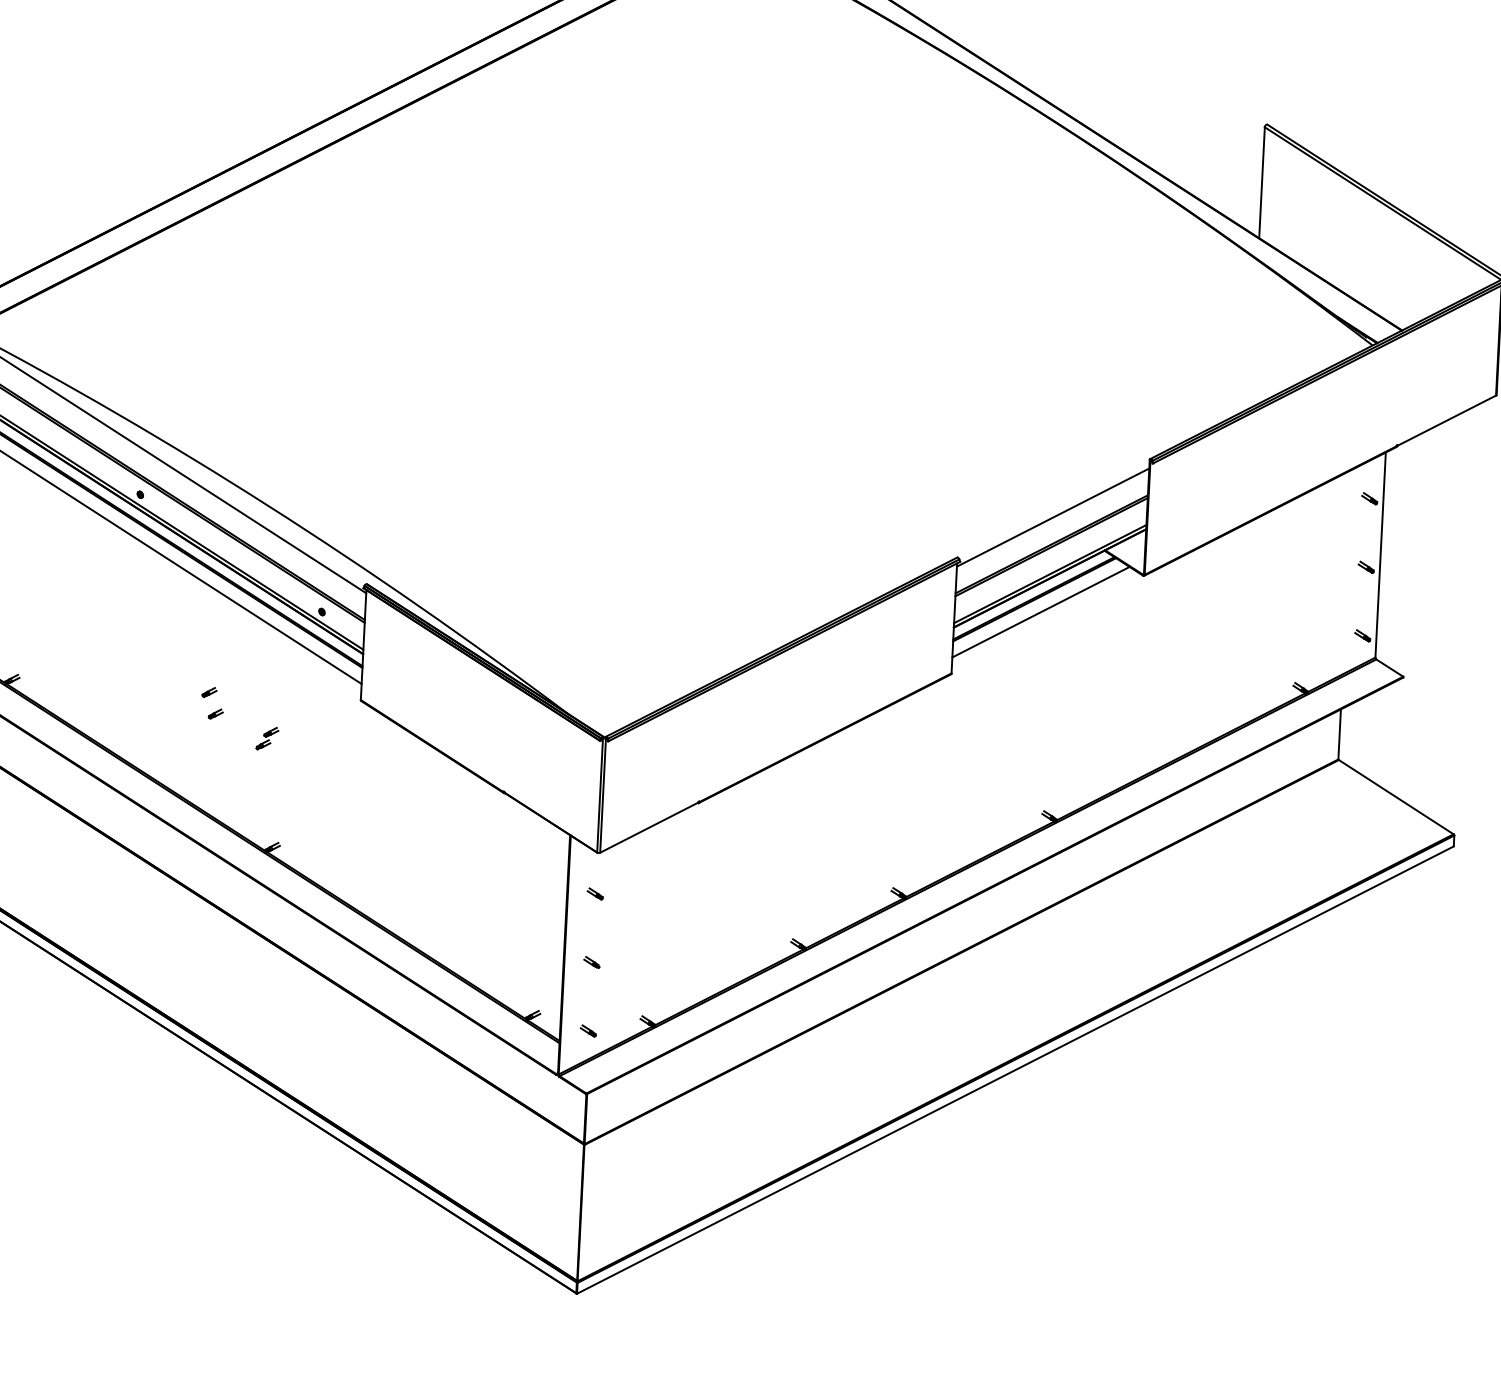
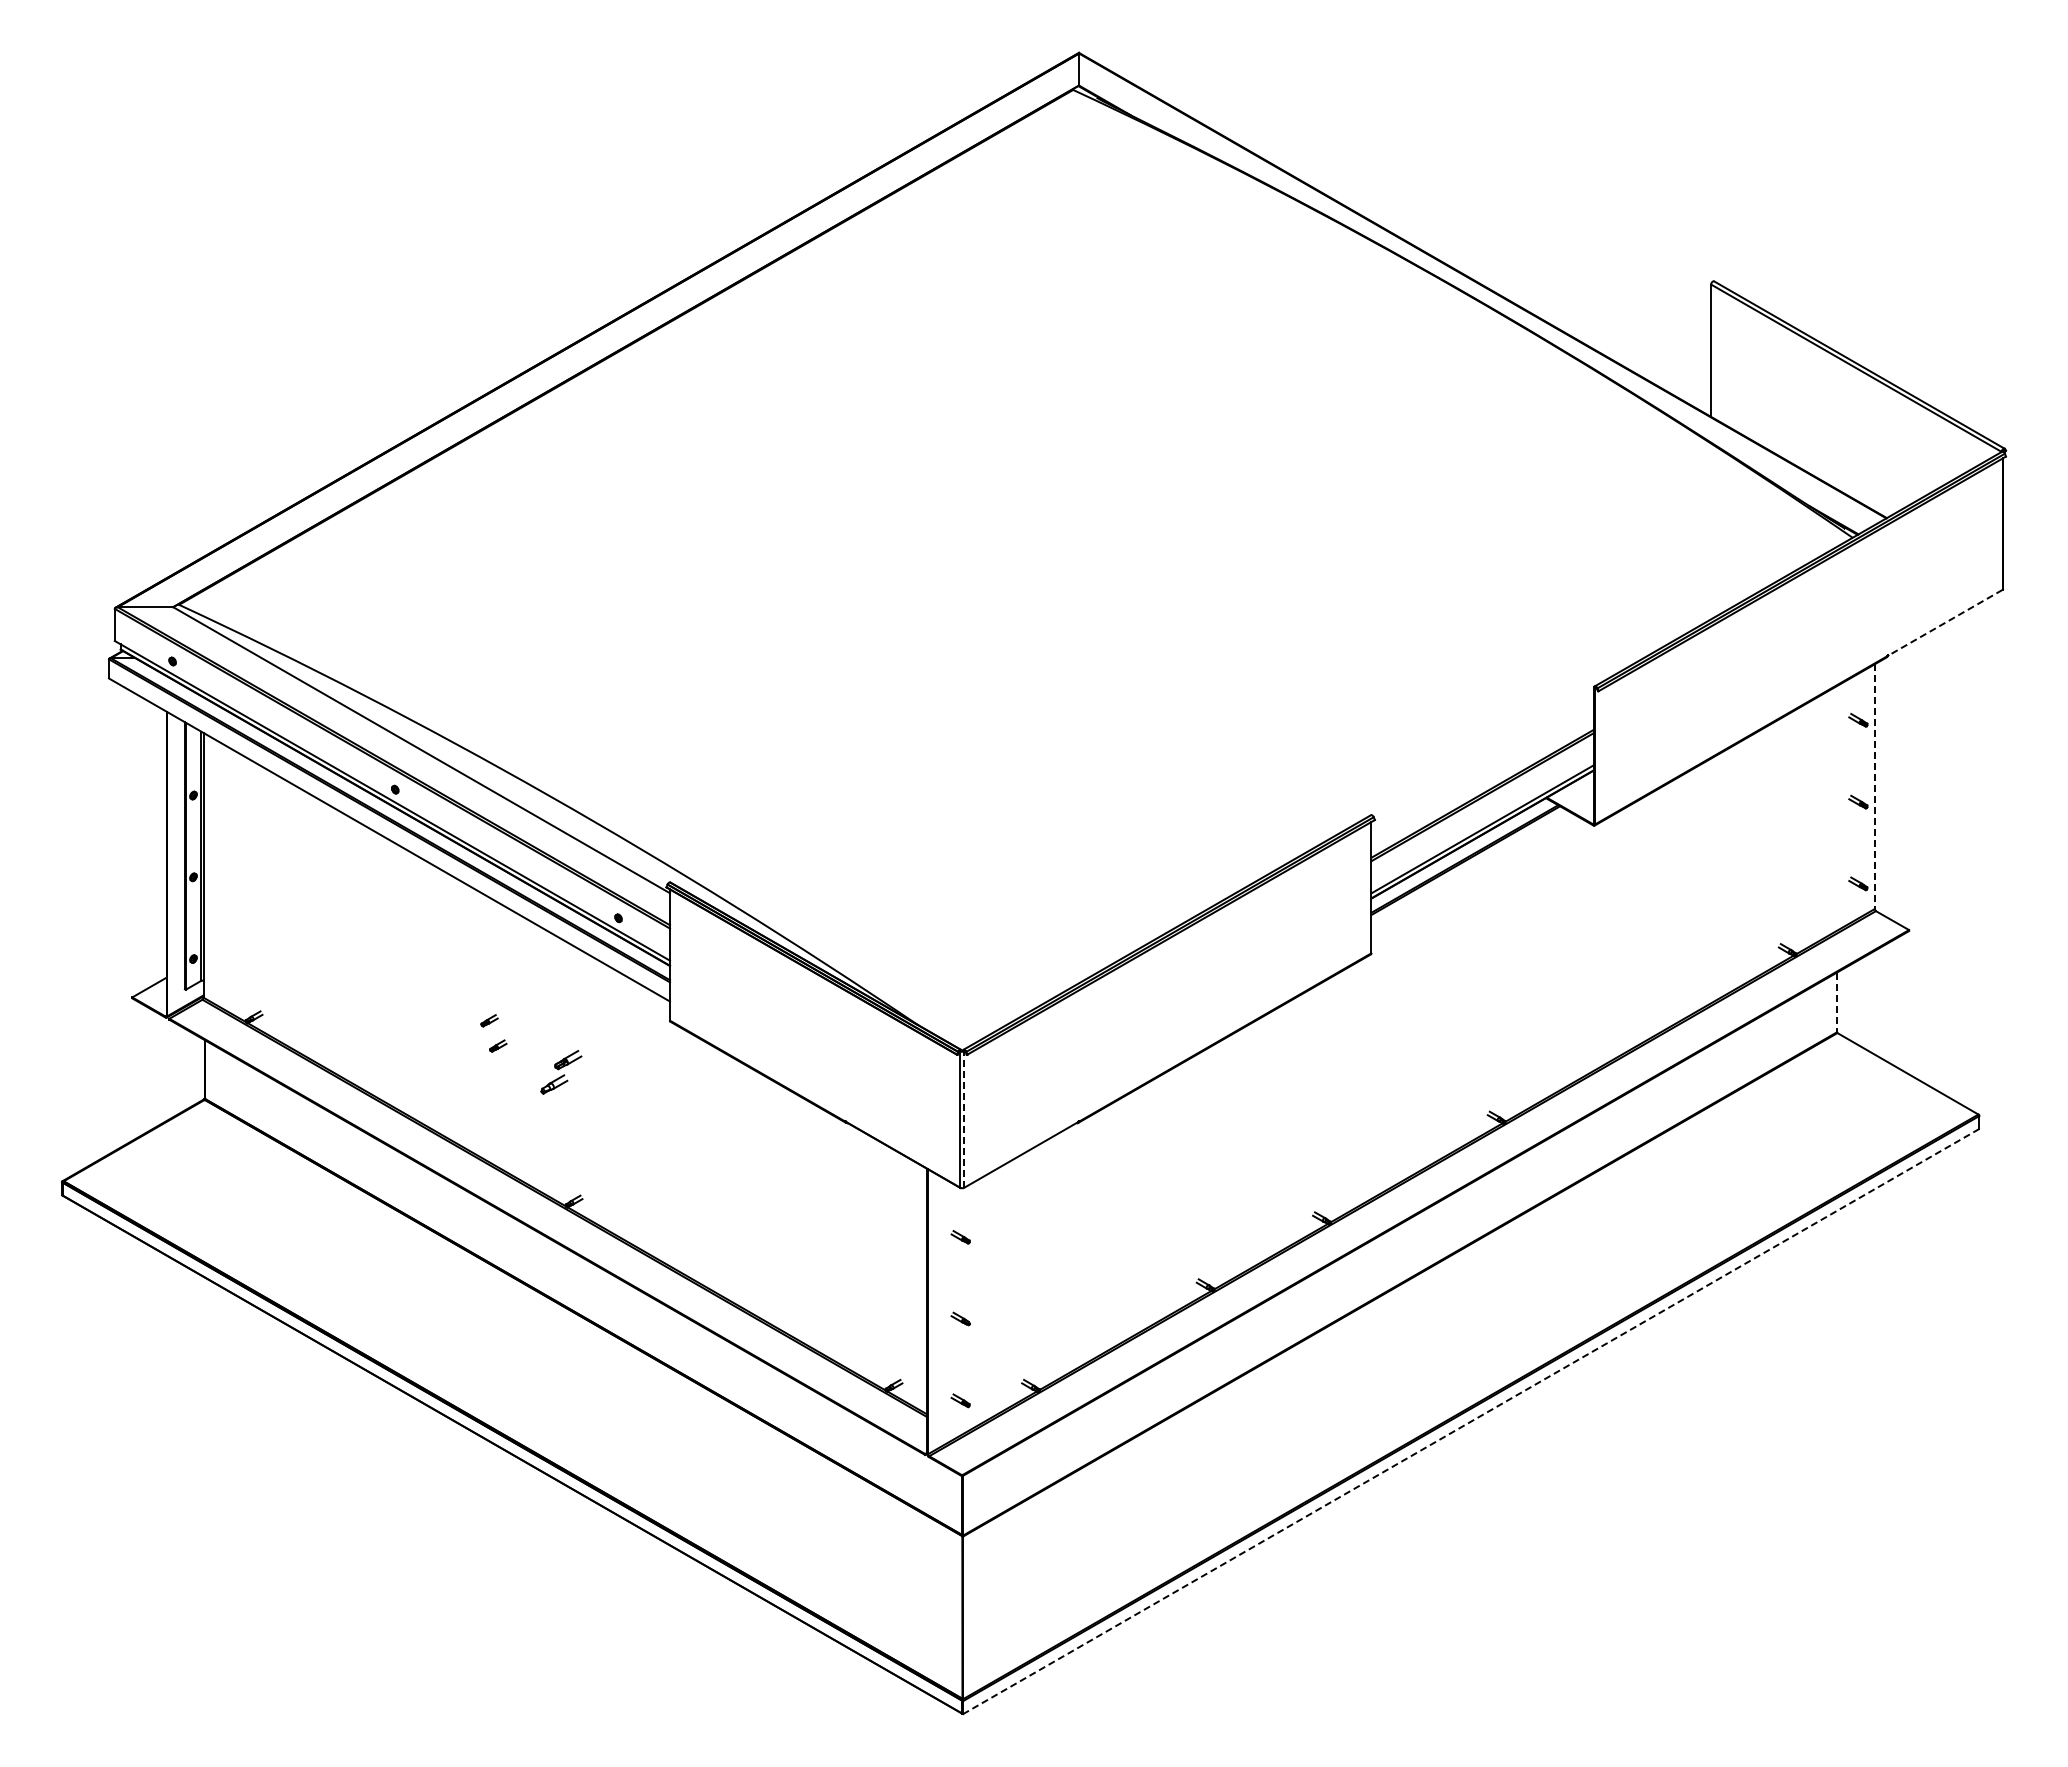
line: (1446, 420) -> (1945, 622), solid -> dashed
line: (1052, 517) -> (1482, 761), removed
line: (1380, 555) -> (1874, 787), solid -> dashed
line: (1040, 611) -> (1473, 874), removed
line: (1339, 734) -> (1836, 1002), solid -> dashed
part: (266, 738) -> (560, 1071), size x1.6
line: (603, 795) -> (964, 1119), solid -> dashed
line: (1014, 1070) -> (1470, 1421), solid -> dashed

